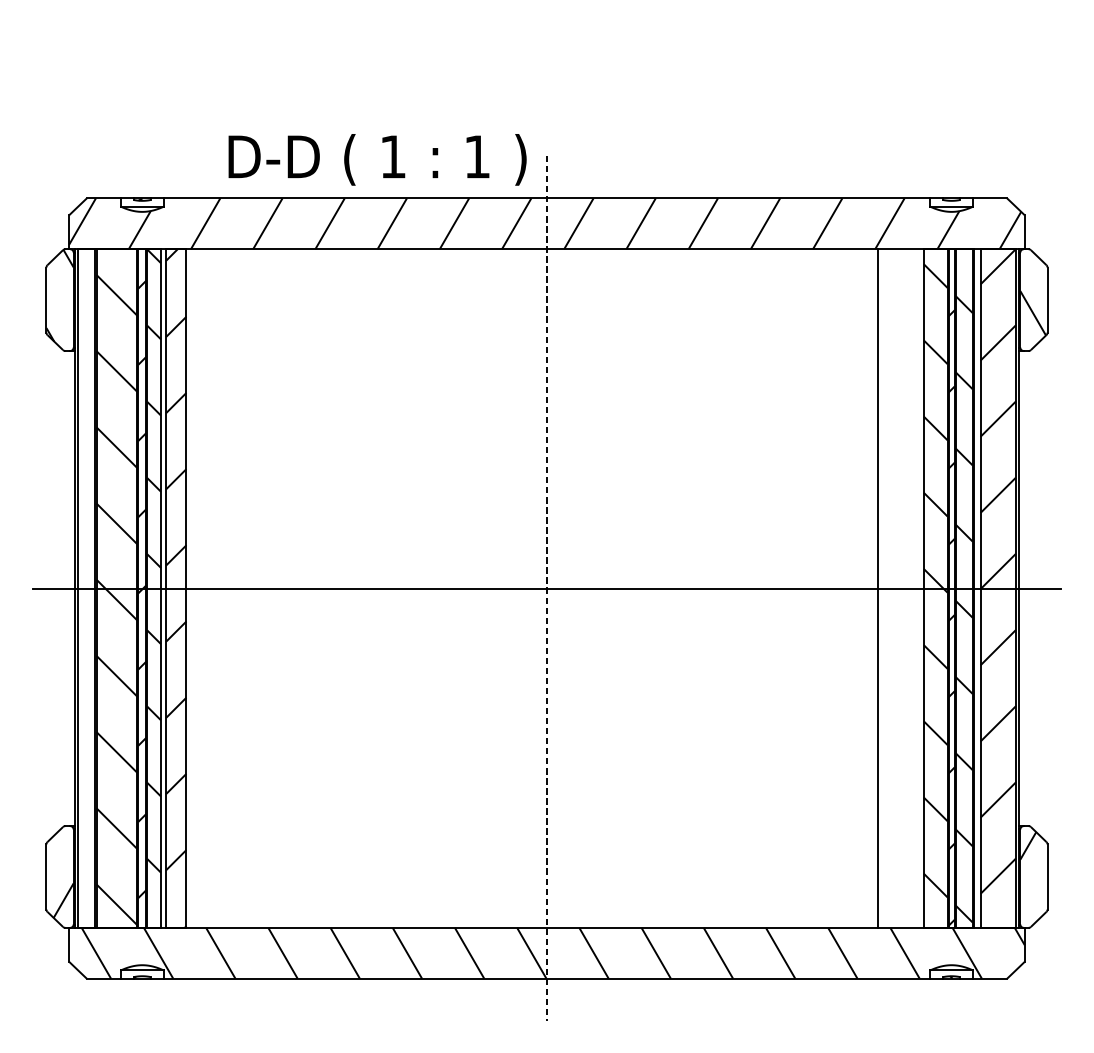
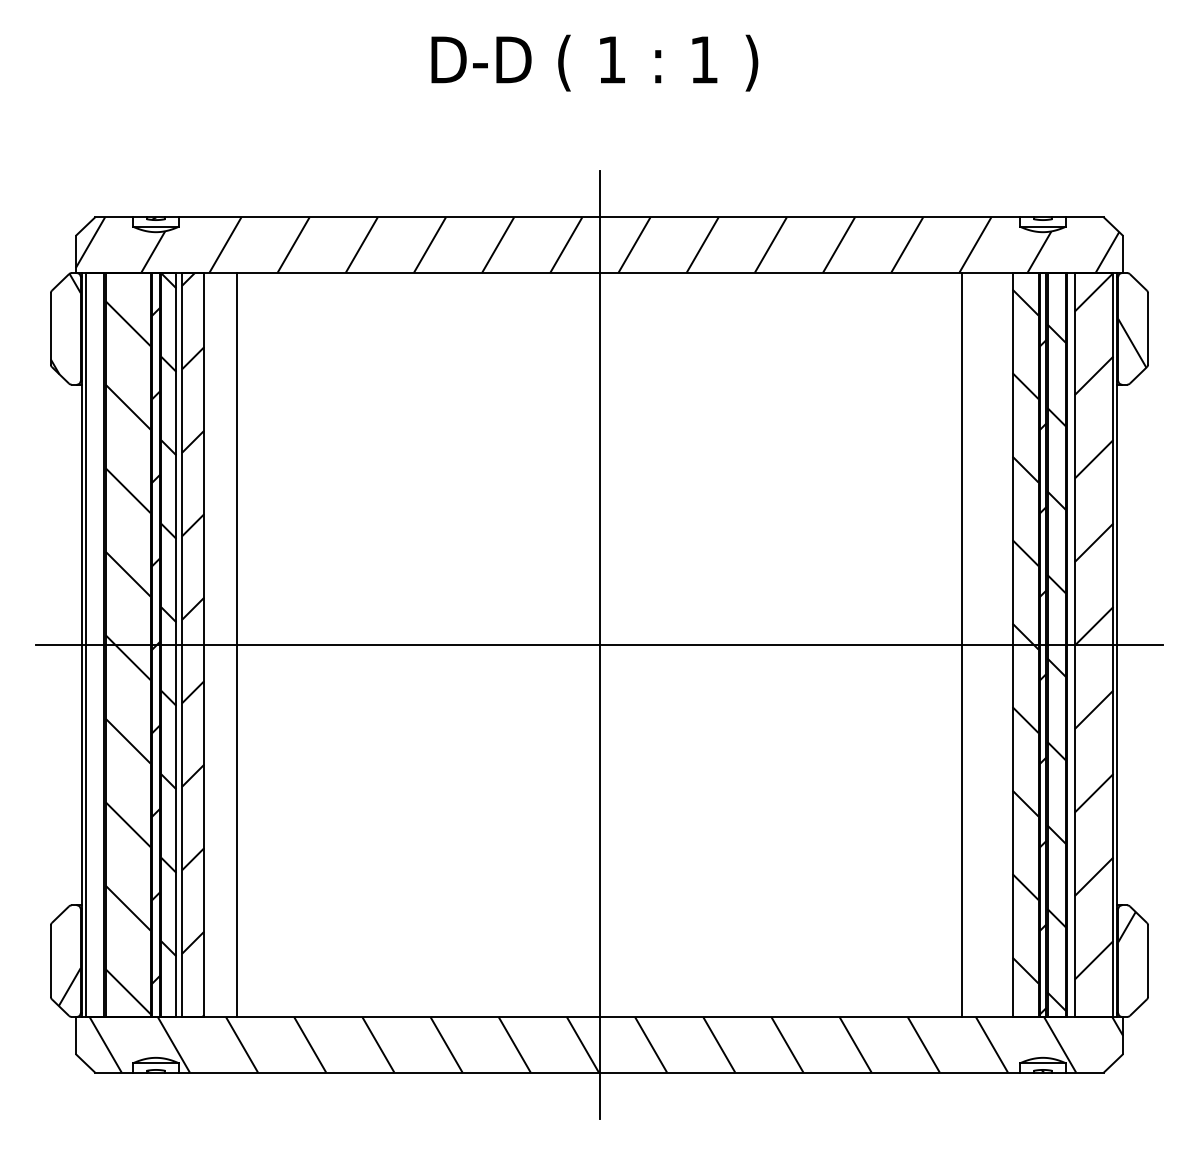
text: (377, 159) -> (594, 62), moved
line: (215, 588) -> (236, 644), added
line: (547, 588) -> (599, 645), dashed -> solid

